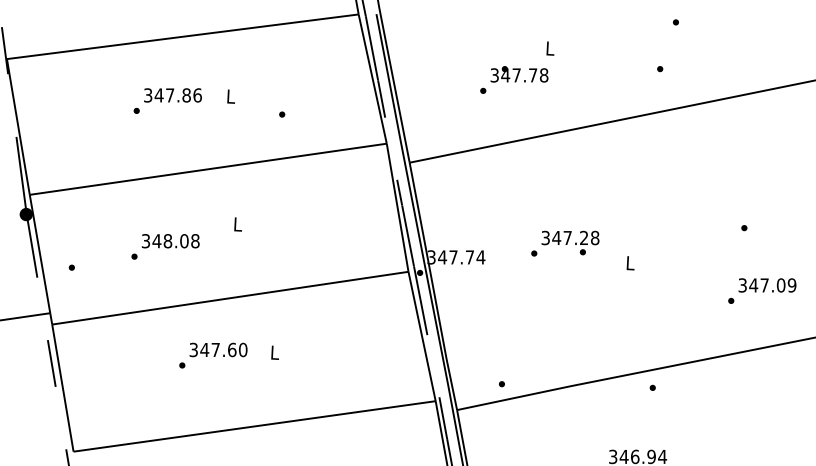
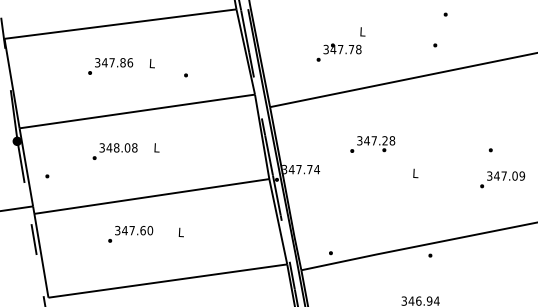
text: (564, 243) -> (372, 144), moved
text: (164, 246) -> (114, 151), moved
text: (762, 290) -> (502, 179), moved
text: (213, 355) -> (130, 234), moved

